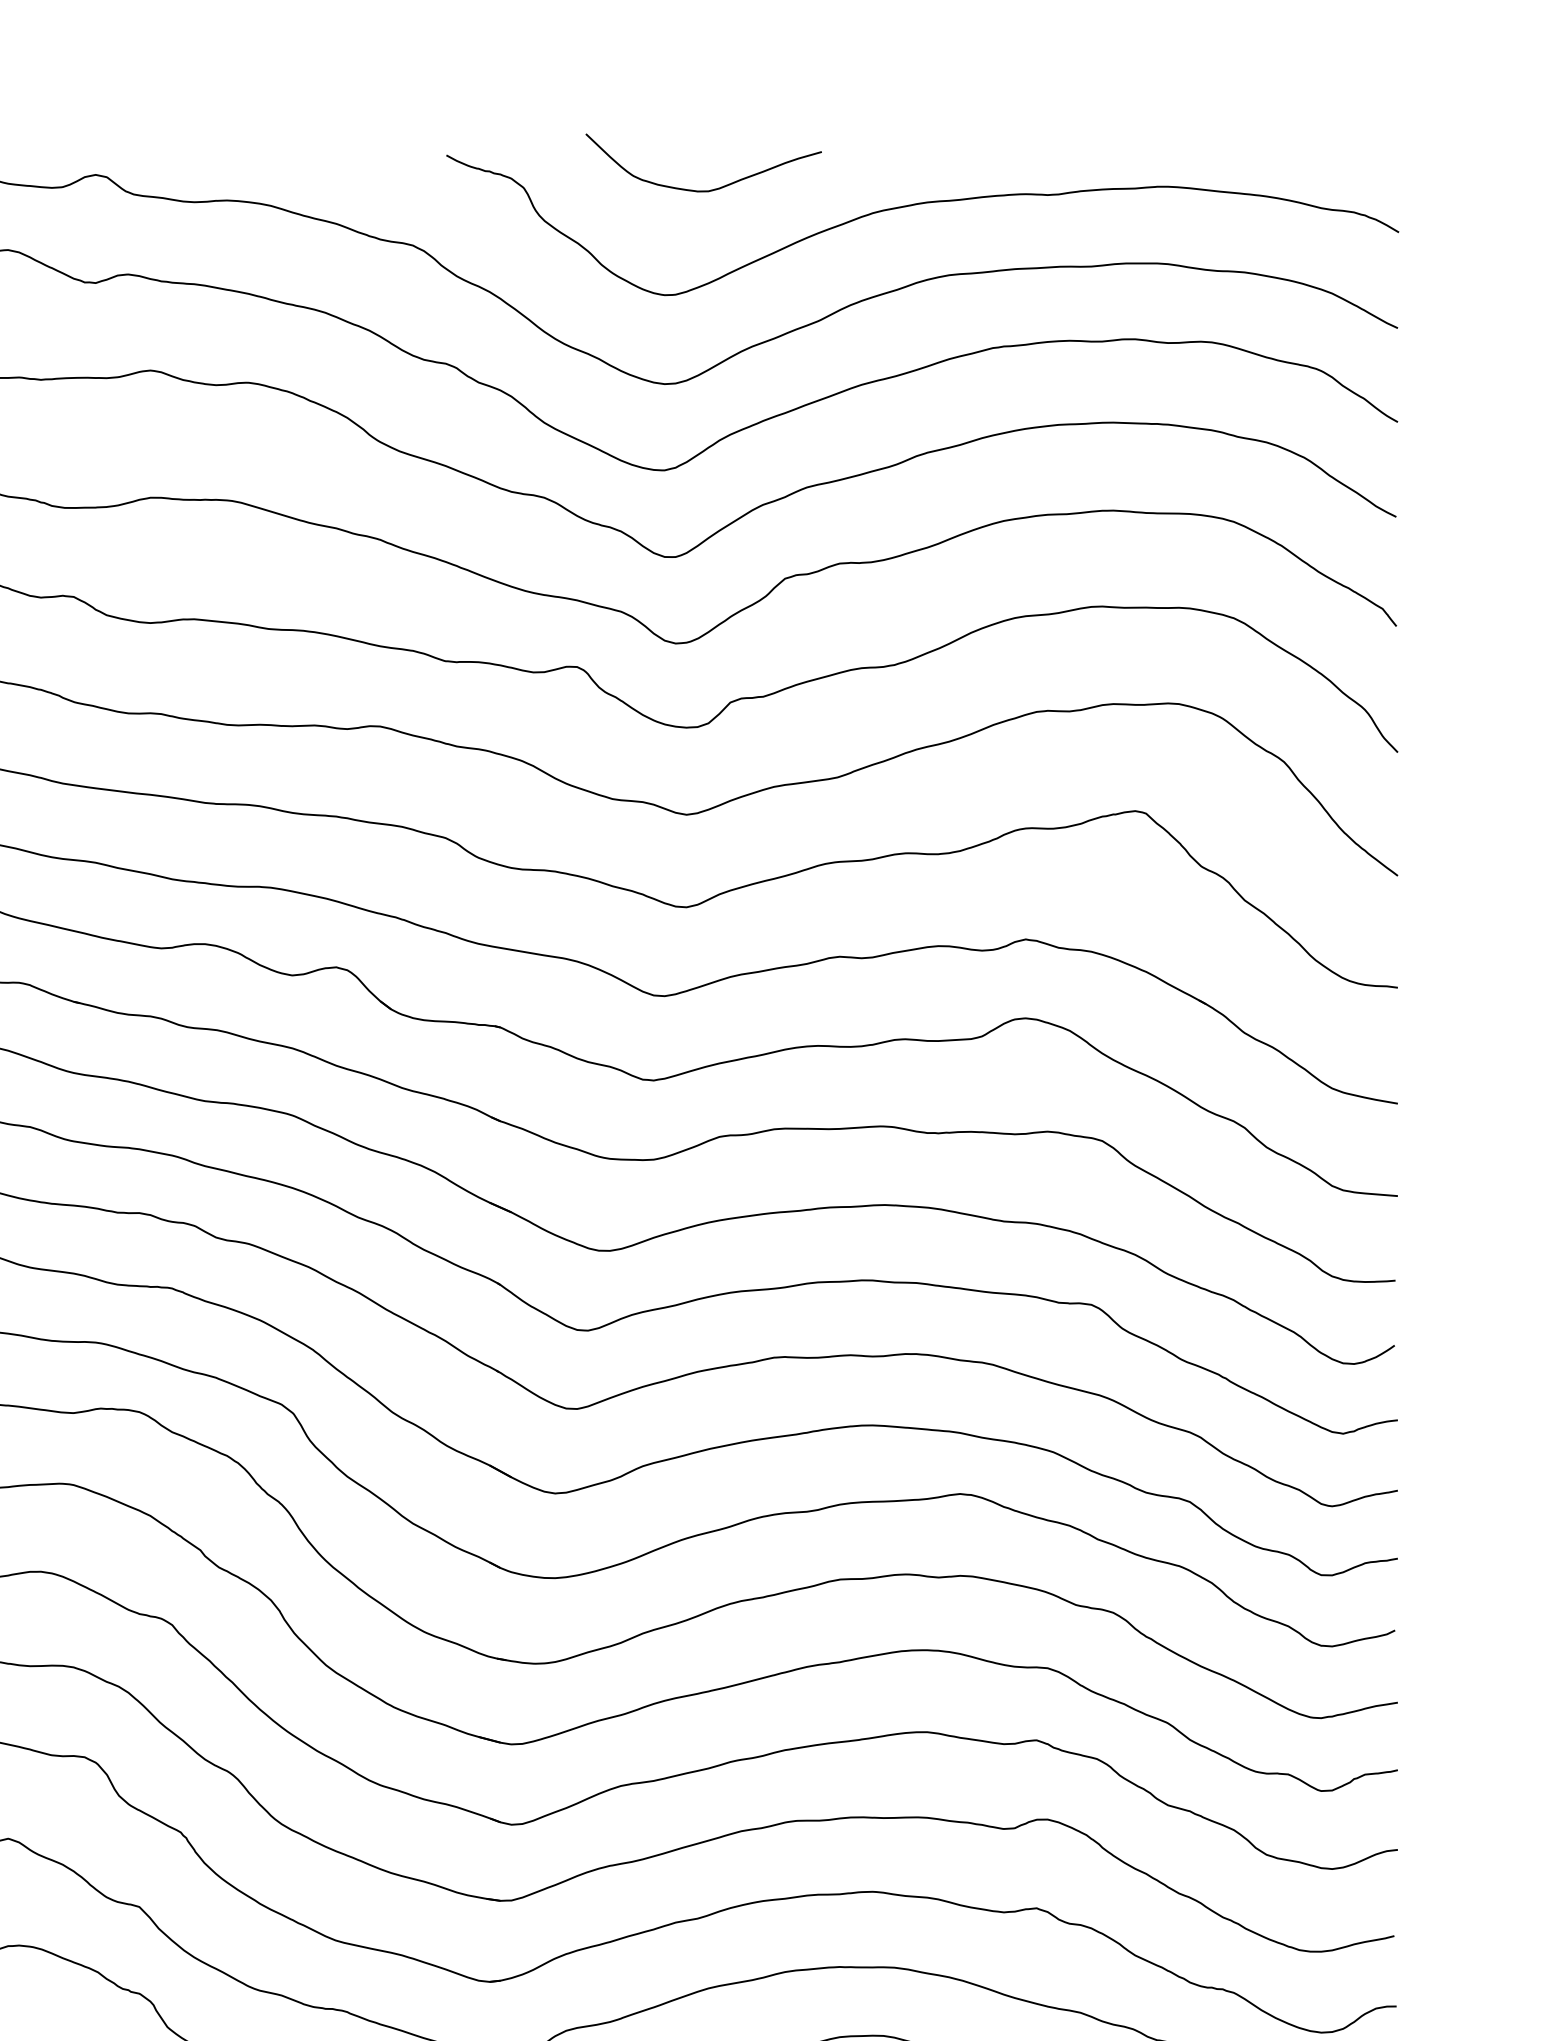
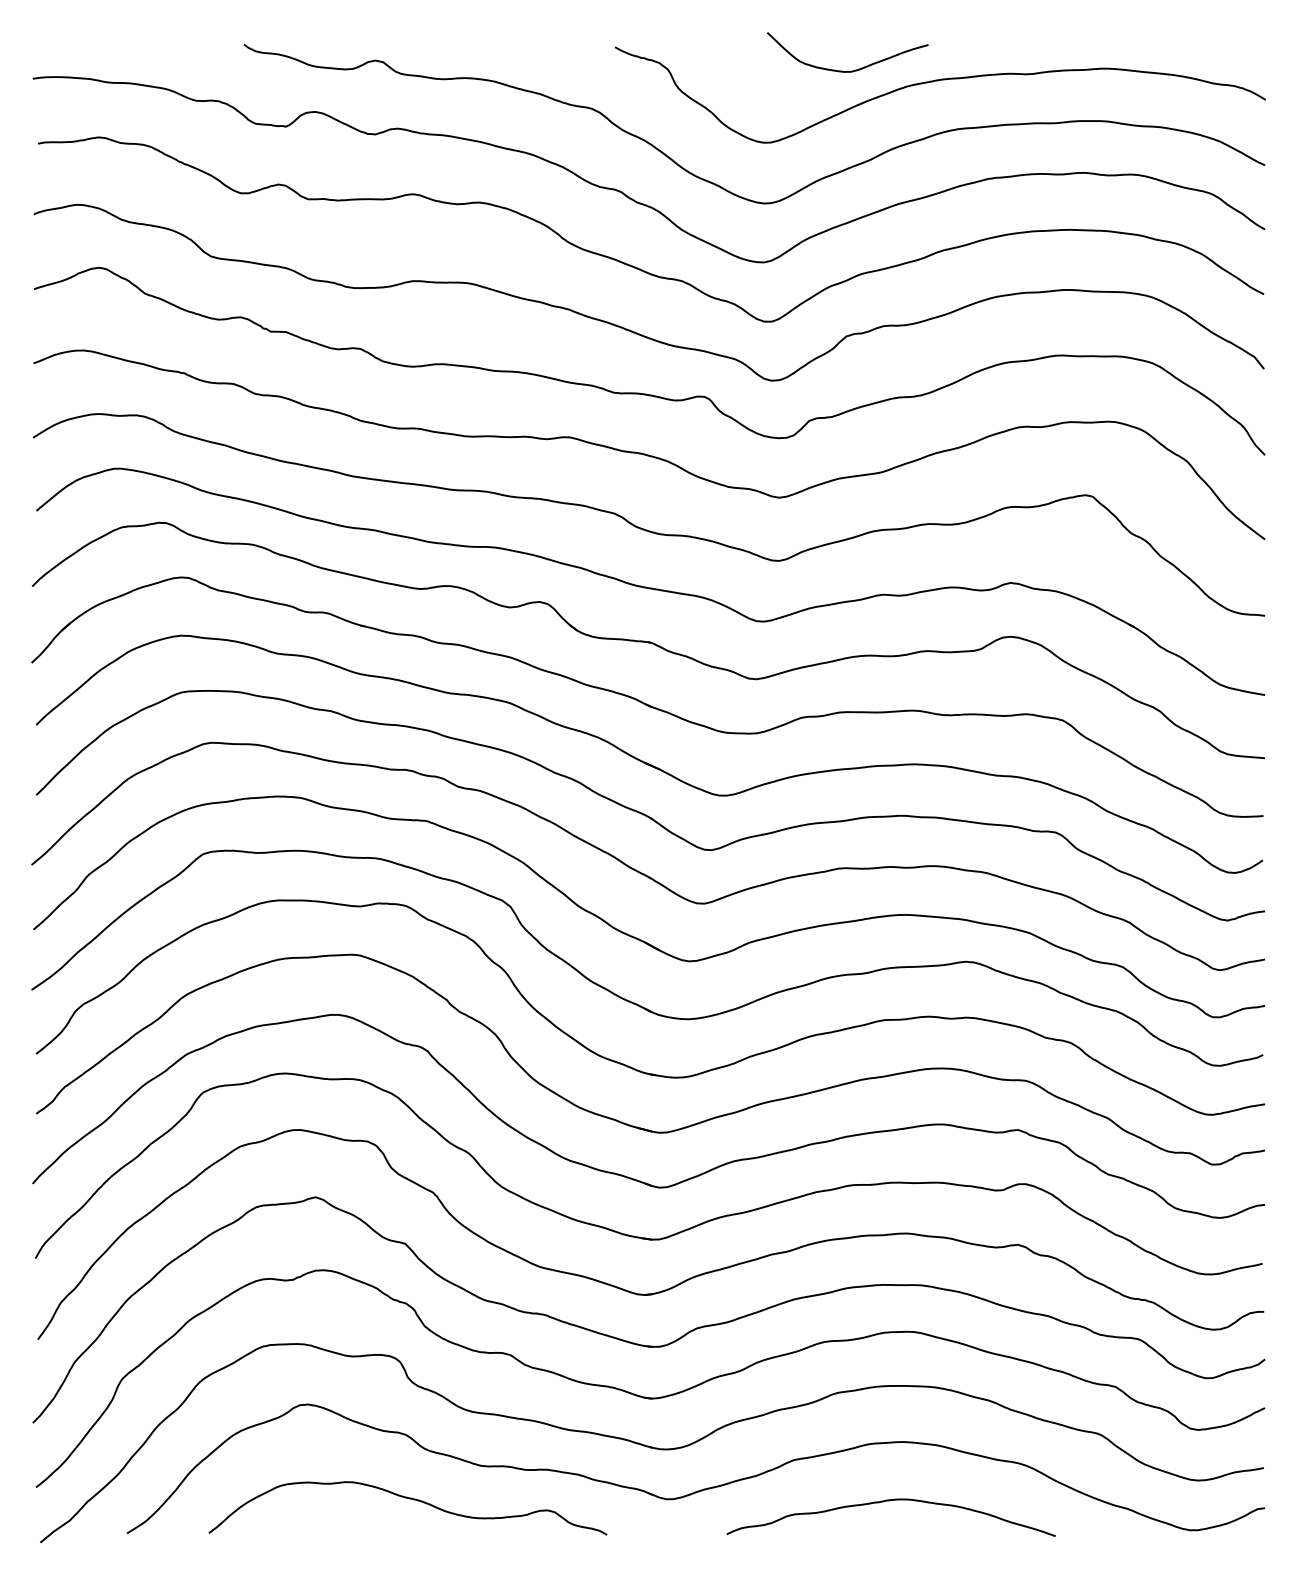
curve: (707, 189) -> (850, 70), moved

